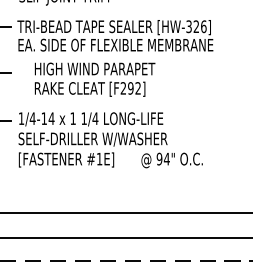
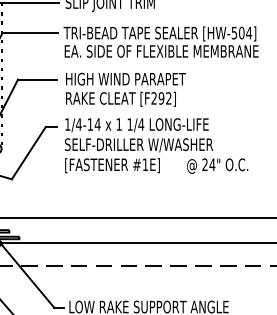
text: (197, 26) -> (242, 32), [HW-326] -> [HW-504]
text: (94, 79) -> (125, 89), moved
text: (158, 158) -> (204, 164), 94" -> 24"

